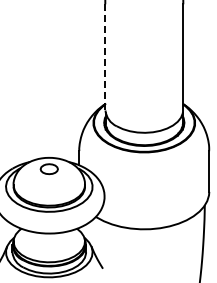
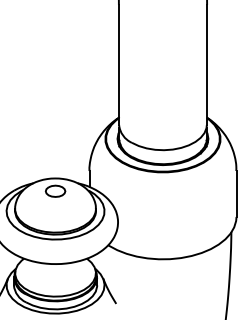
line: (105, 57) -> (119, 65), dashed -> solid

